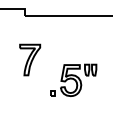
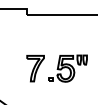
part: (30, 59) -> (35, 68), moved

